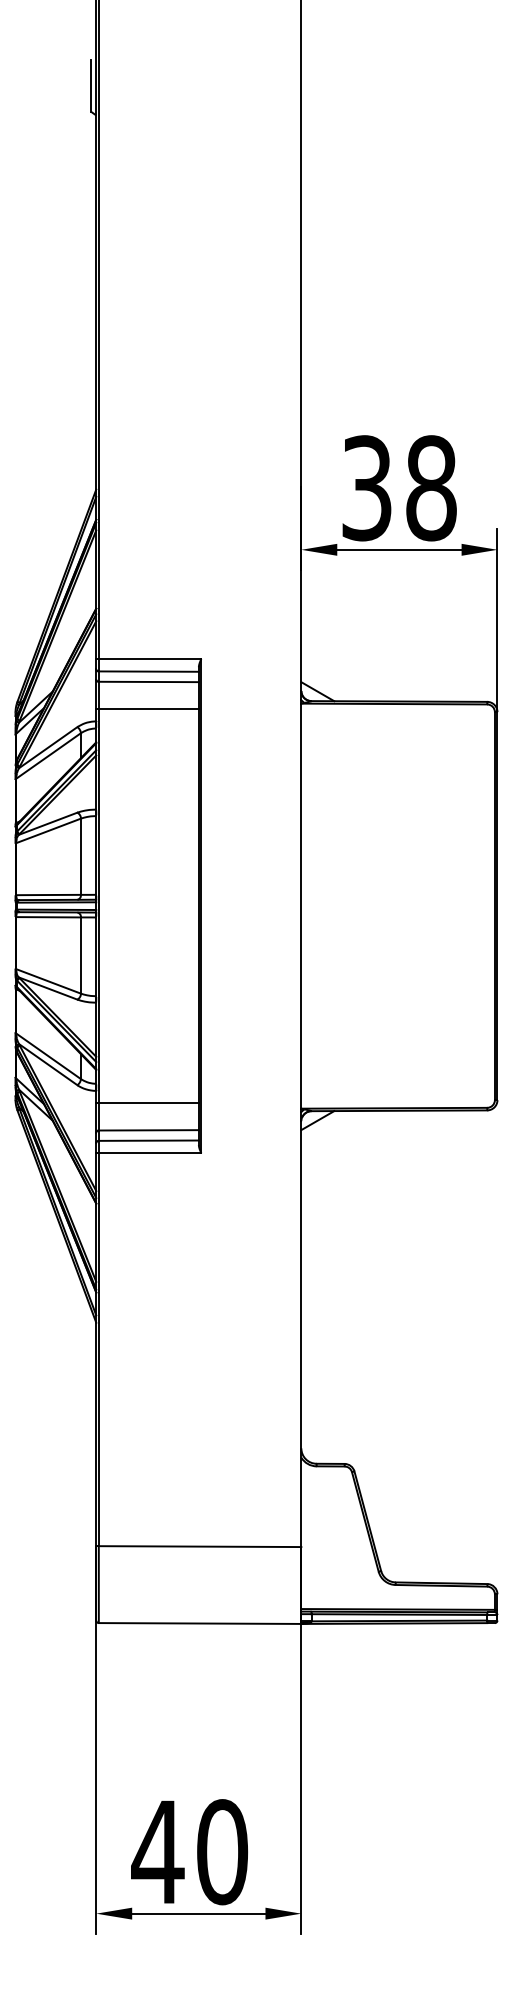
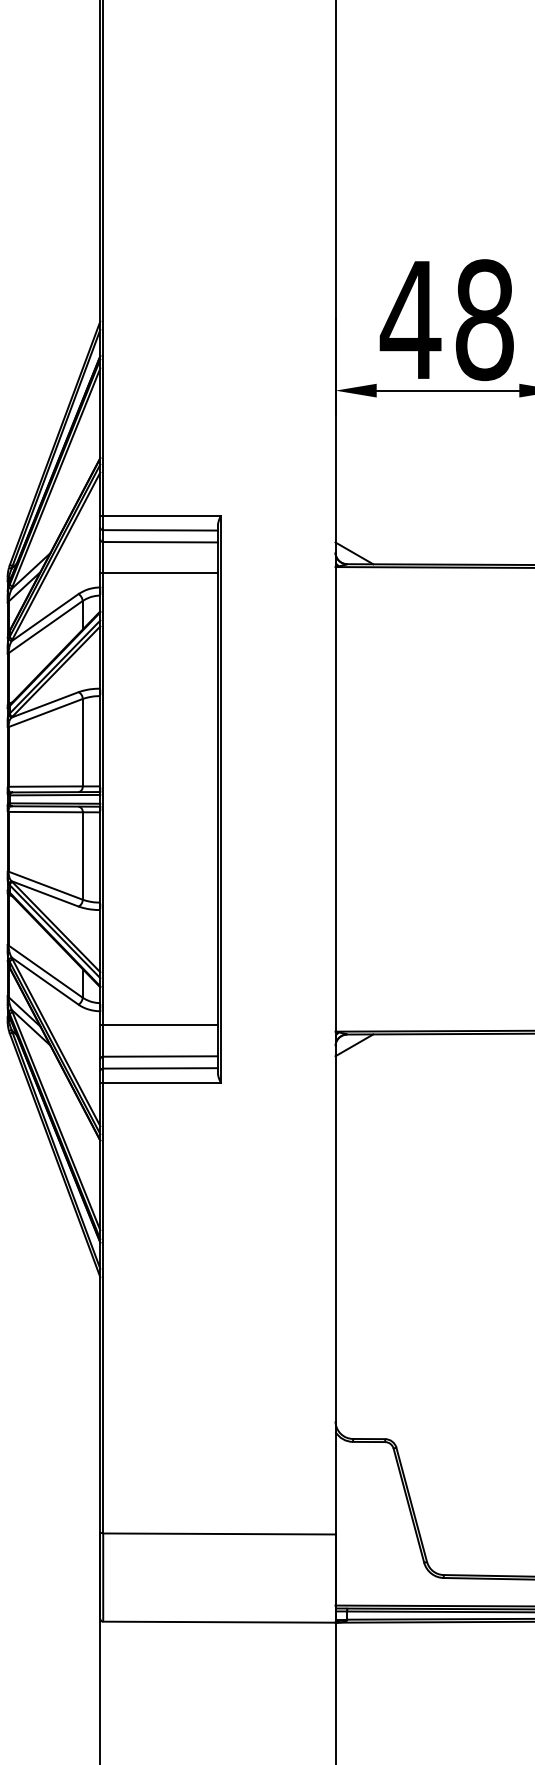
text: (366, 488) -> (410, 320), 38 -> 48

